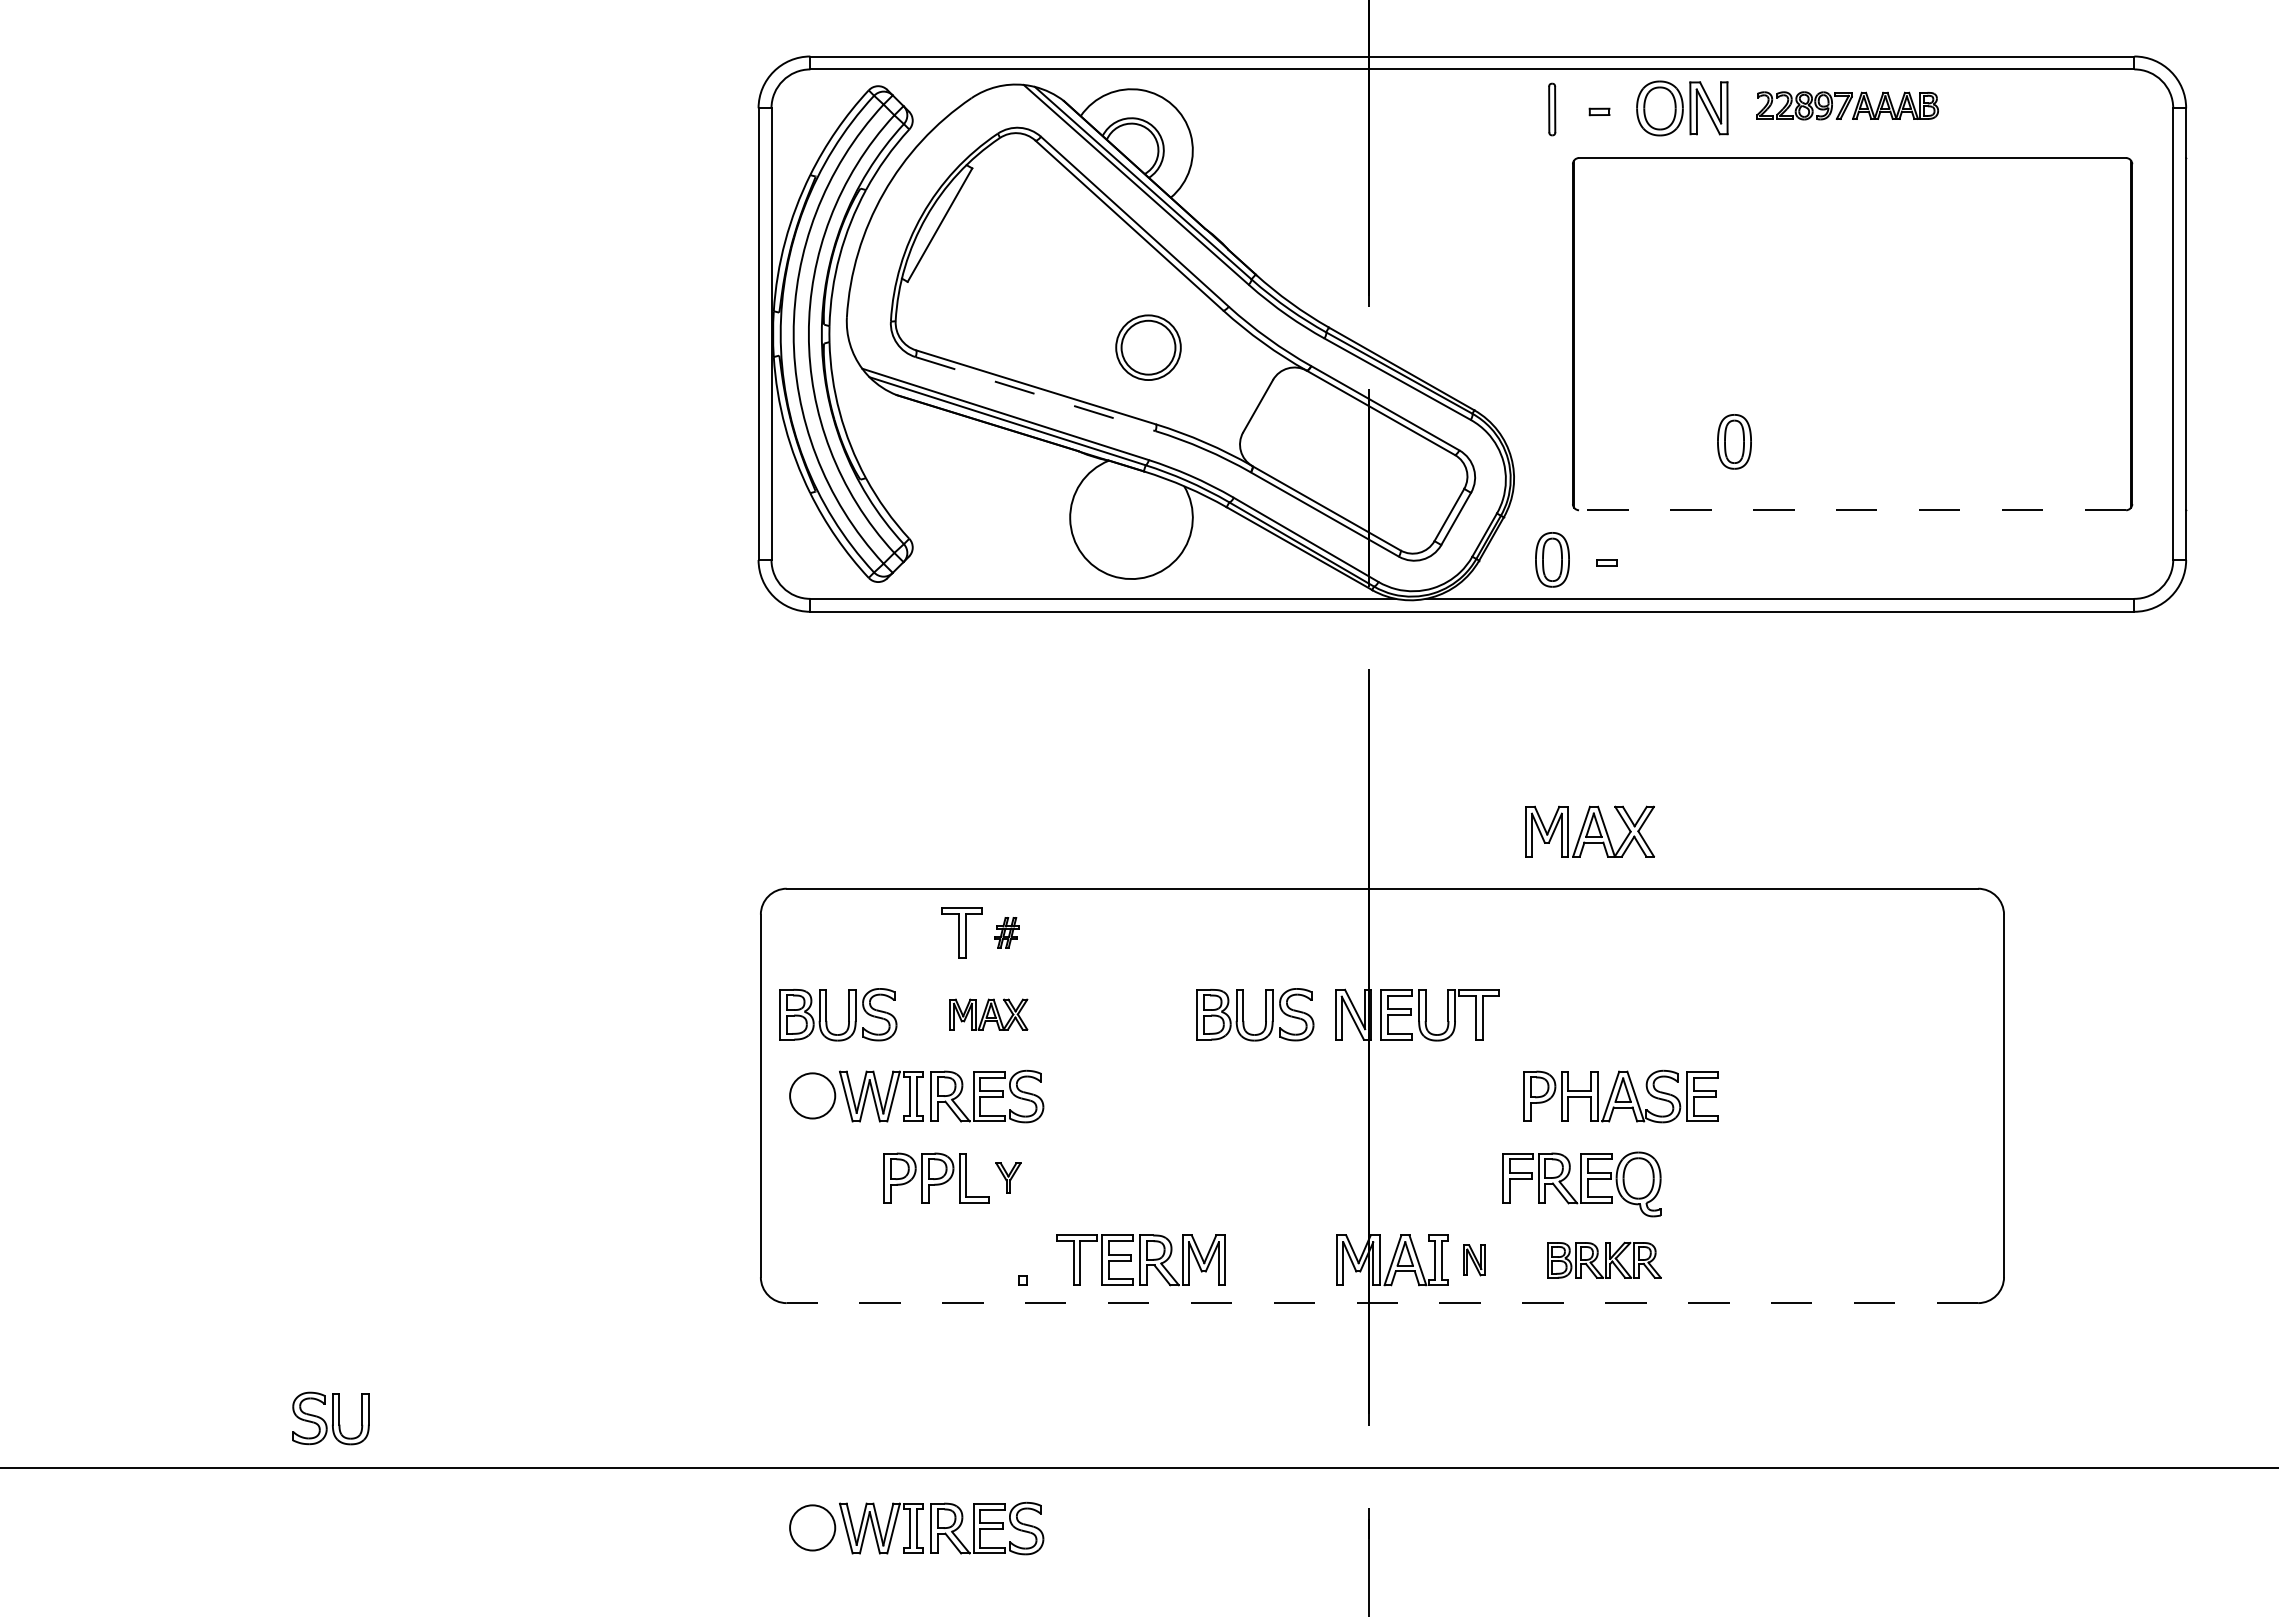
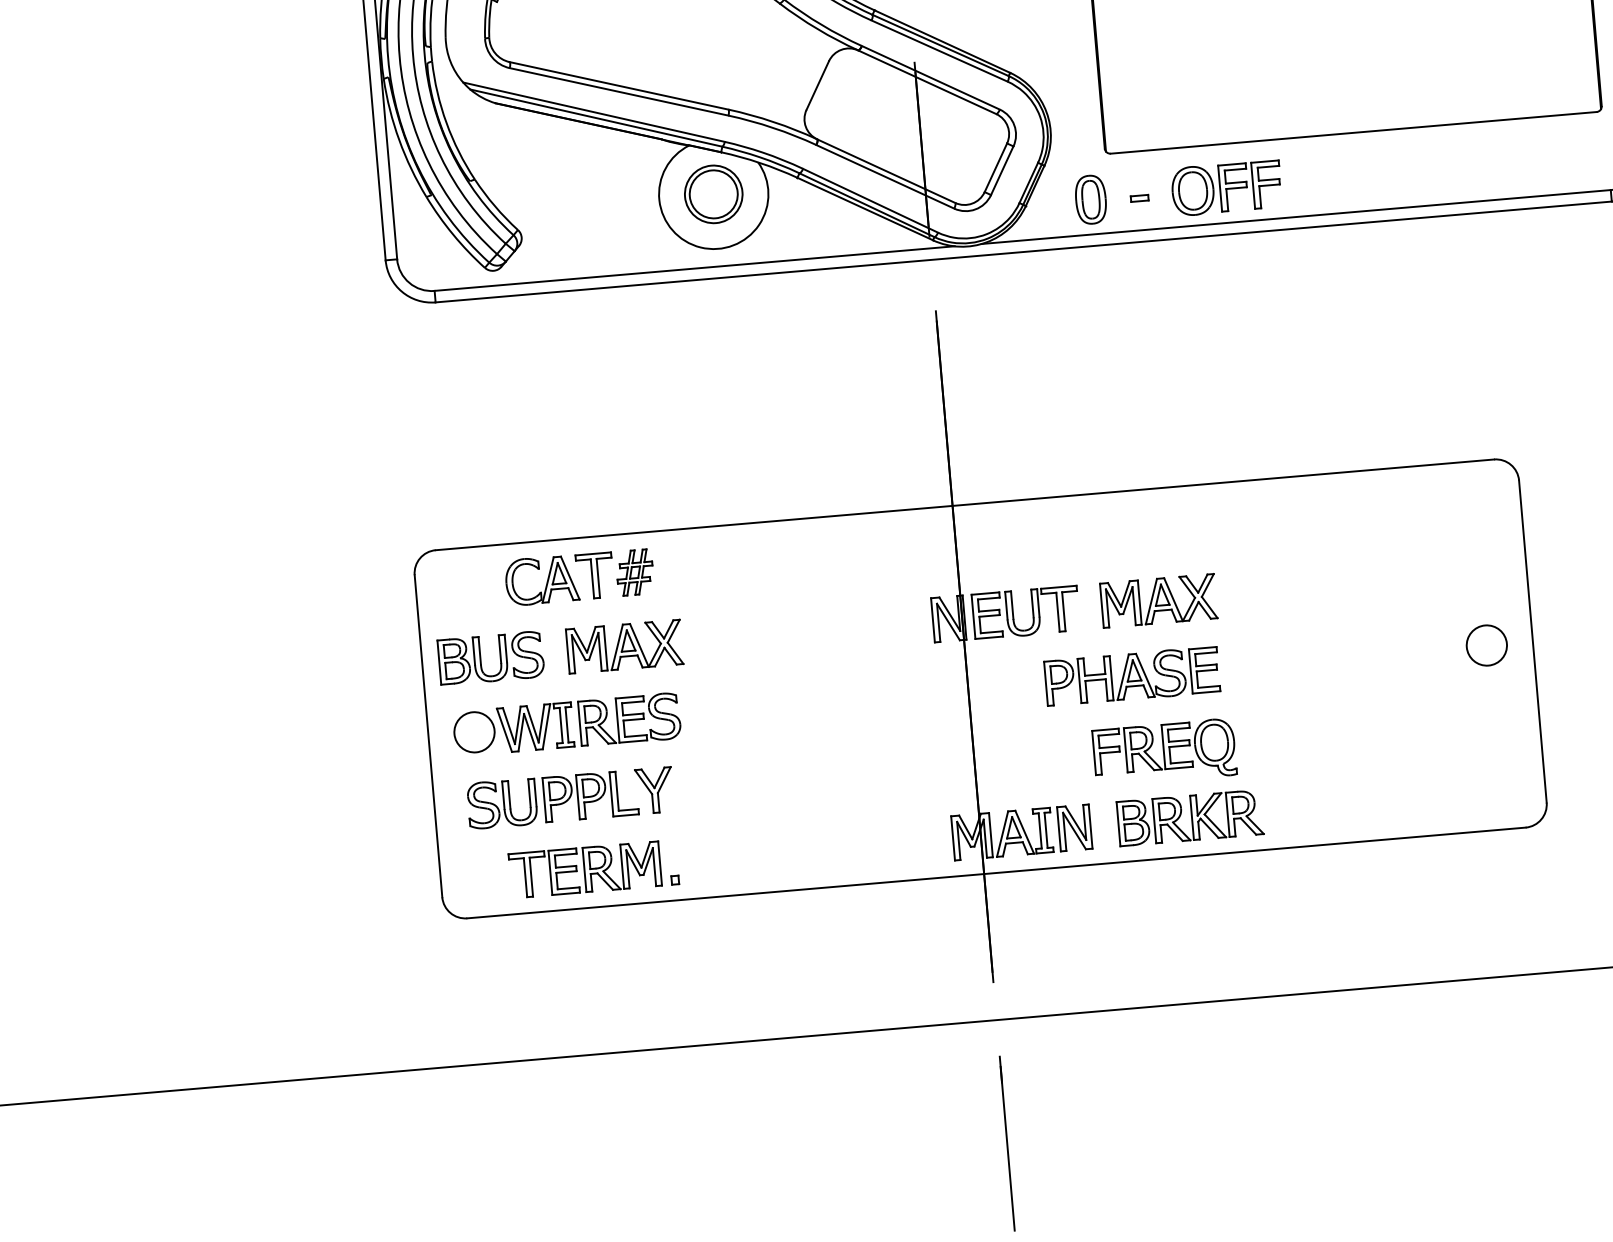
part: (1148, 347) -> (713, 194), moved
line: (1036, 394) -> (619, 92), dashed -> solid
part: (1734, 441) -> (1243, 80), removed
line: (1852, 510) -> (1353, 133), dashed -> solid
part: (1704, 559) -> (1225, 187), added
part: (1589, 831) -> (1158, 600), moved
part: (902, 932) -> (541, 580), added
part: (1006, 932) -> (634, 572), size x1.67
part: (988, 1014) -> (624, 646), size x1.67
part: (1265, 1014) -> (870, 625), removed
circle: (1951, 1095) -> (1486, 645), added
part: (1620, 1096) -> (1131, 676), moved
part: (1008, 1177) -> (654, 789), size x1.67
part: (1140, 1260) -> (584, 870), moved
part: (1474, 1260) -> (1075, 828), size x1.67
part: (1604, 1260) -> (1190, 818), size x1.43
line: (1382, 1303) -> (996, 873), dashed -> solid
part: (330, 1418) -> (502, 803), moved
part: (916, 1528) -> (599, 1108), removed

